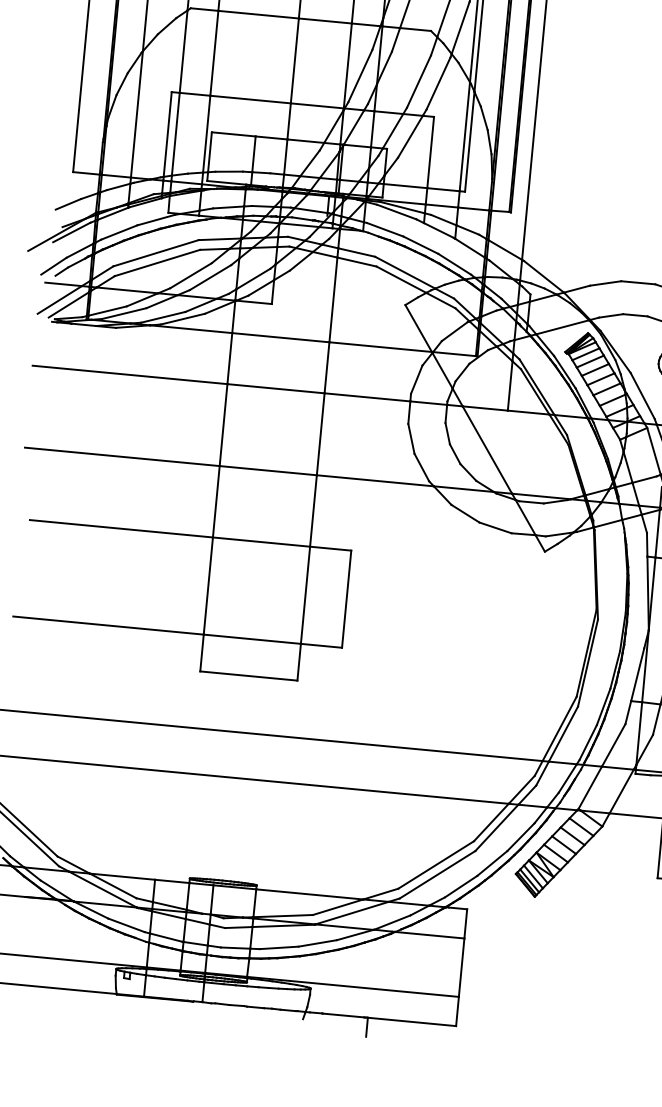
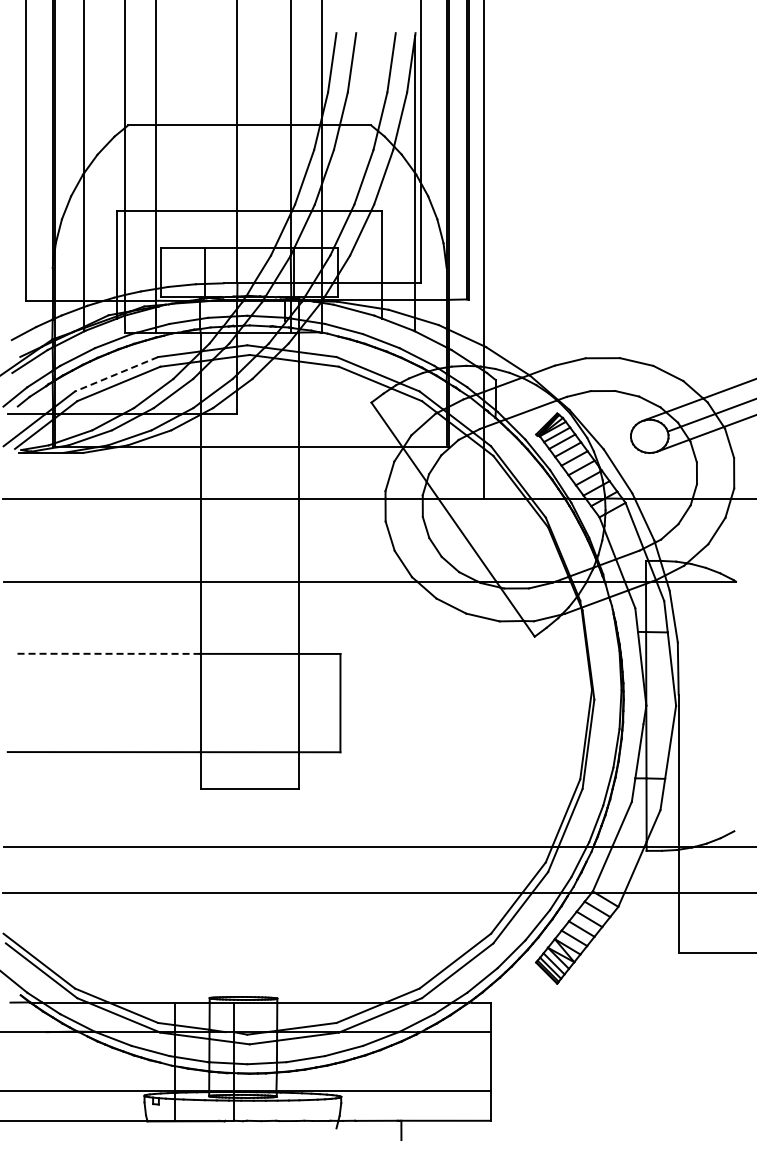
line: (155, 253) -> (116, 374), solid -> dashed
line: (121, 528) -> (107, 653), solid -> dashed

